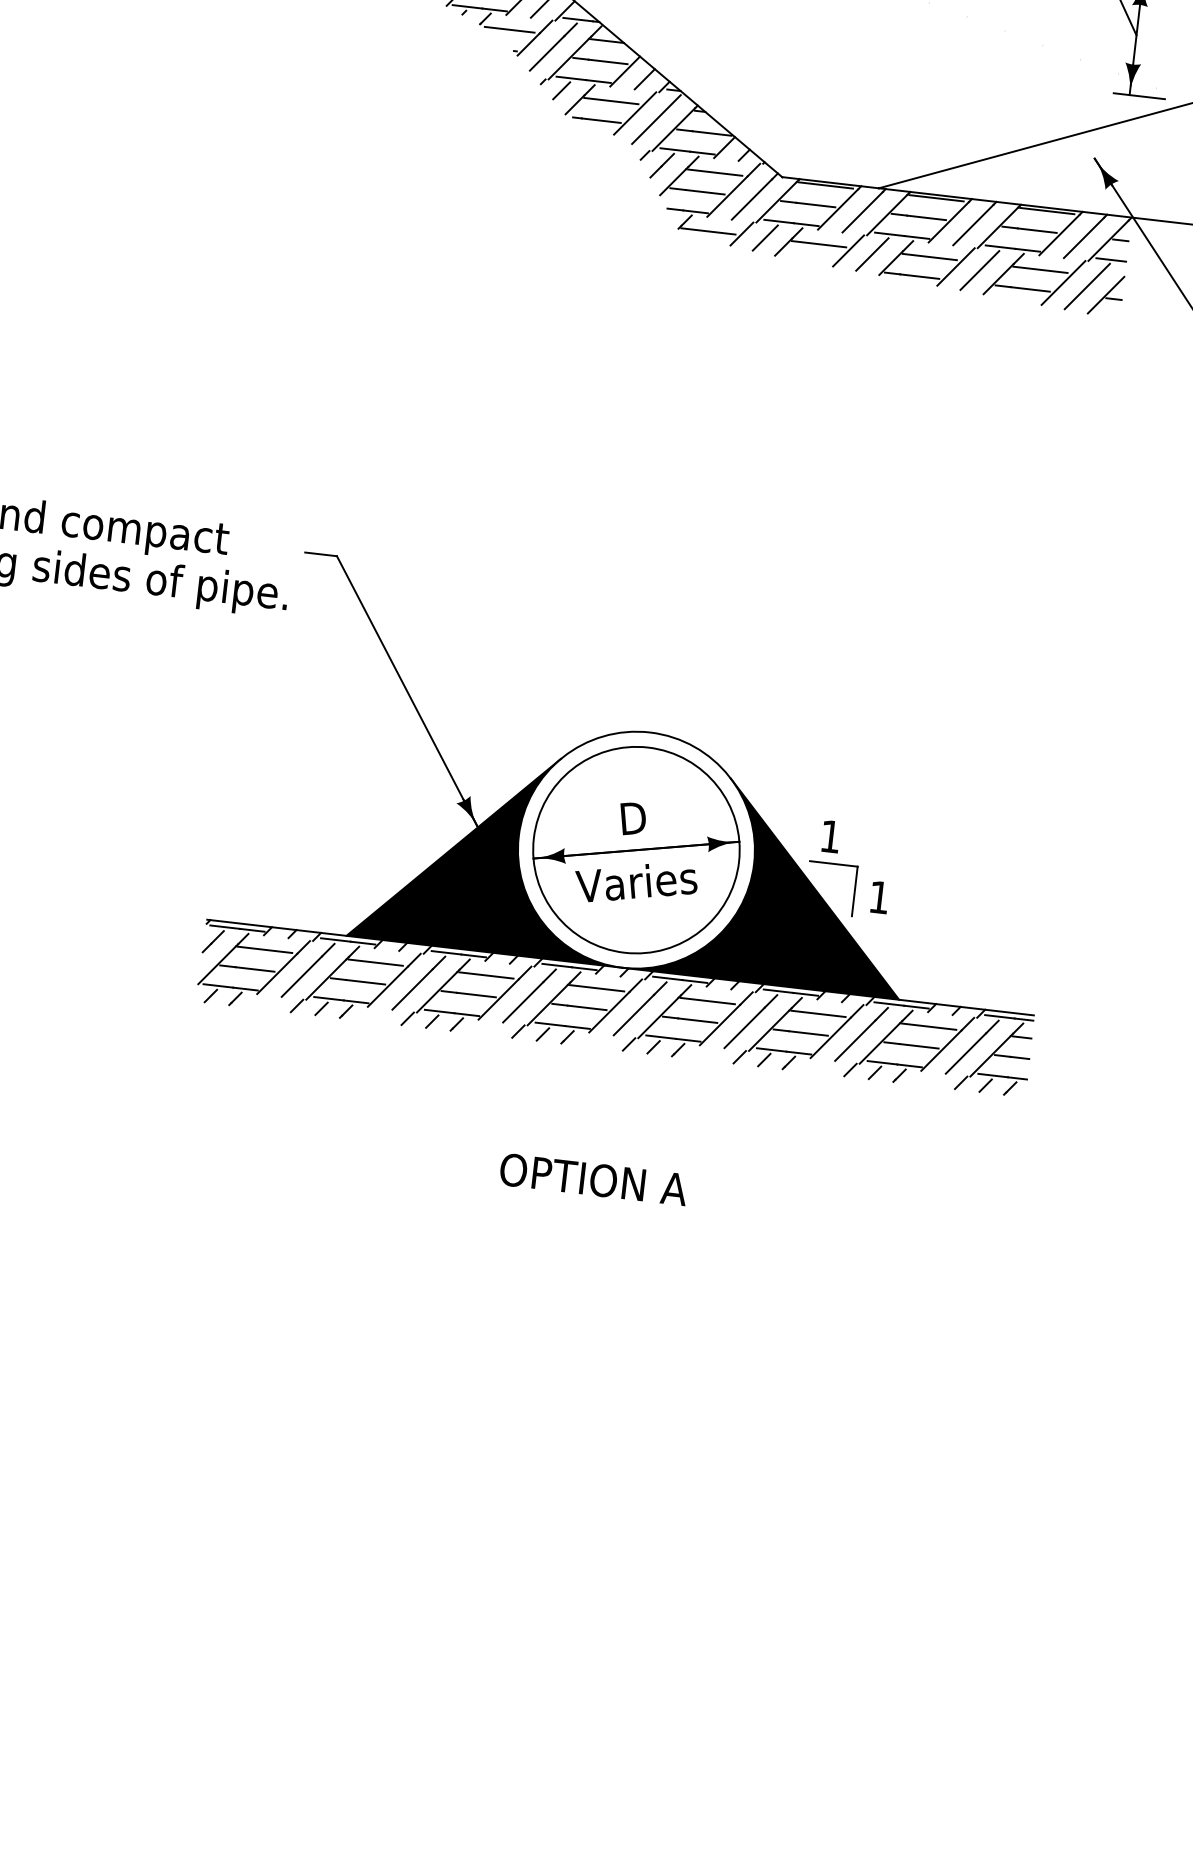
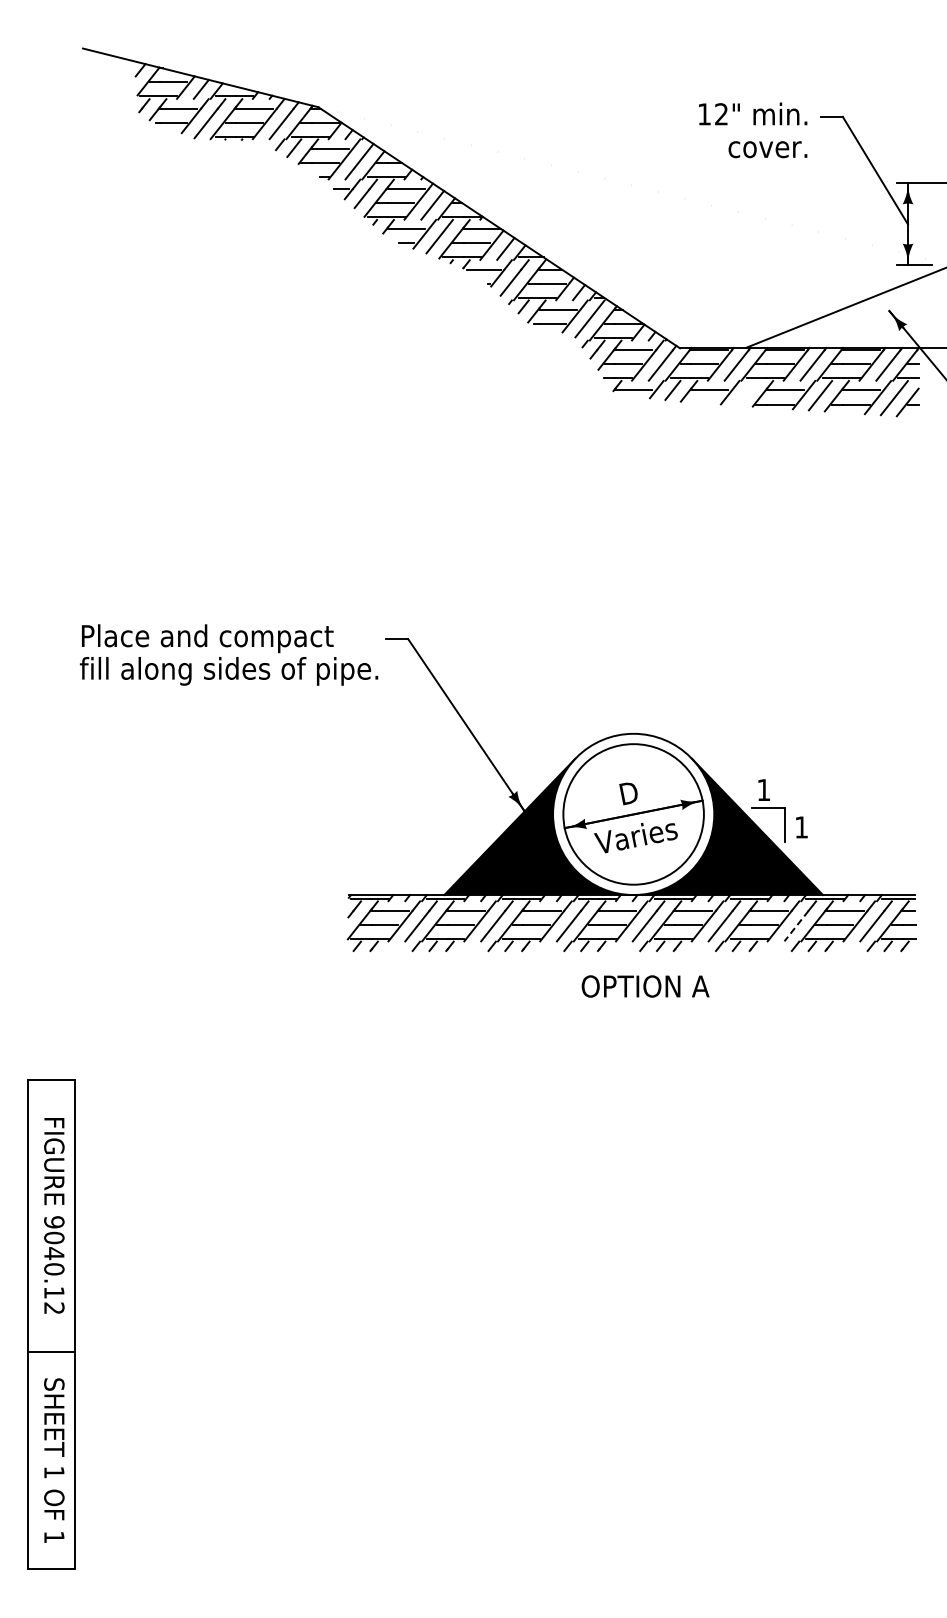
line: (872, 254) -> (746, 393), removed
line: (855, 1041) -> (796, 926), solid -> dashed
text: (593, 1179) -> (645, 986), moved

